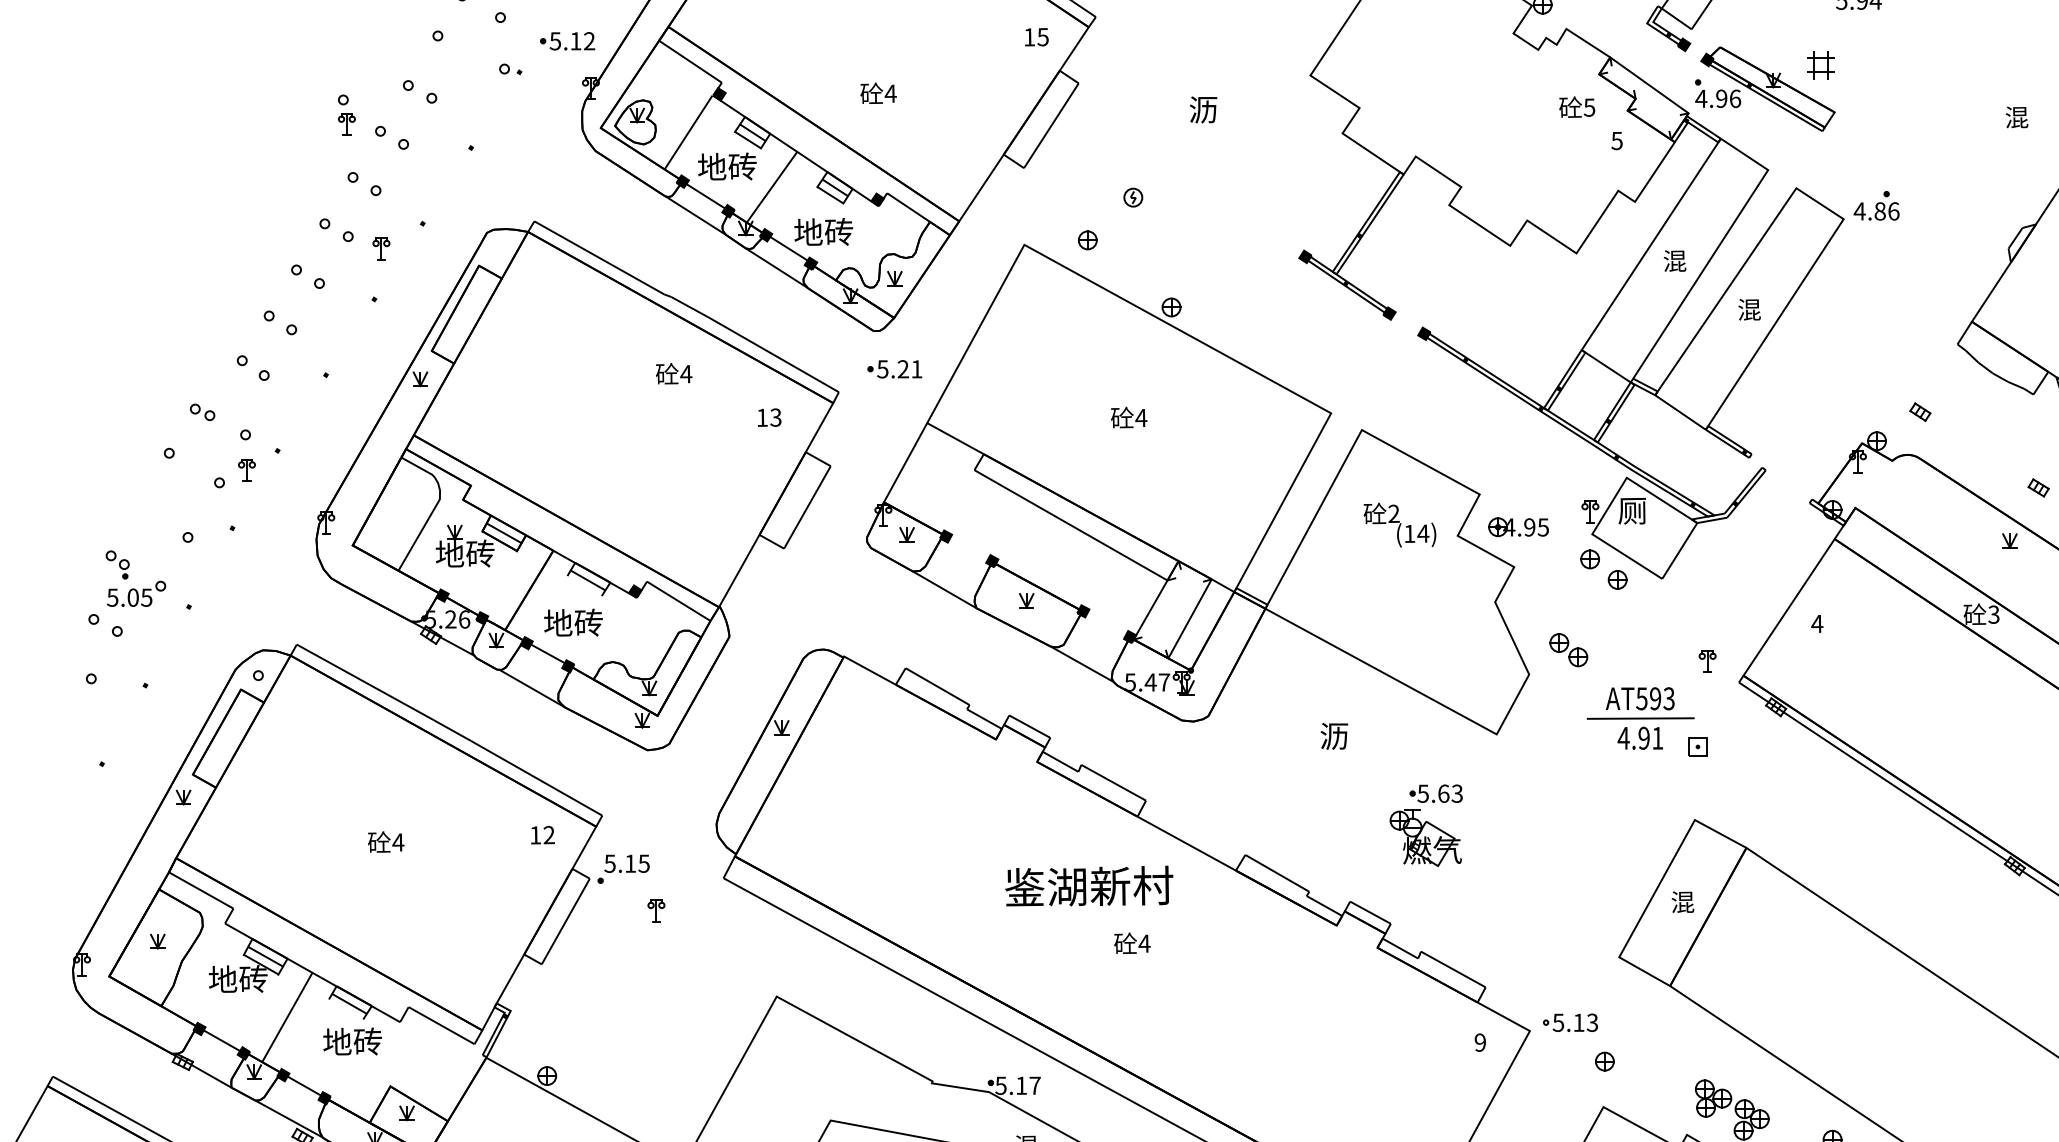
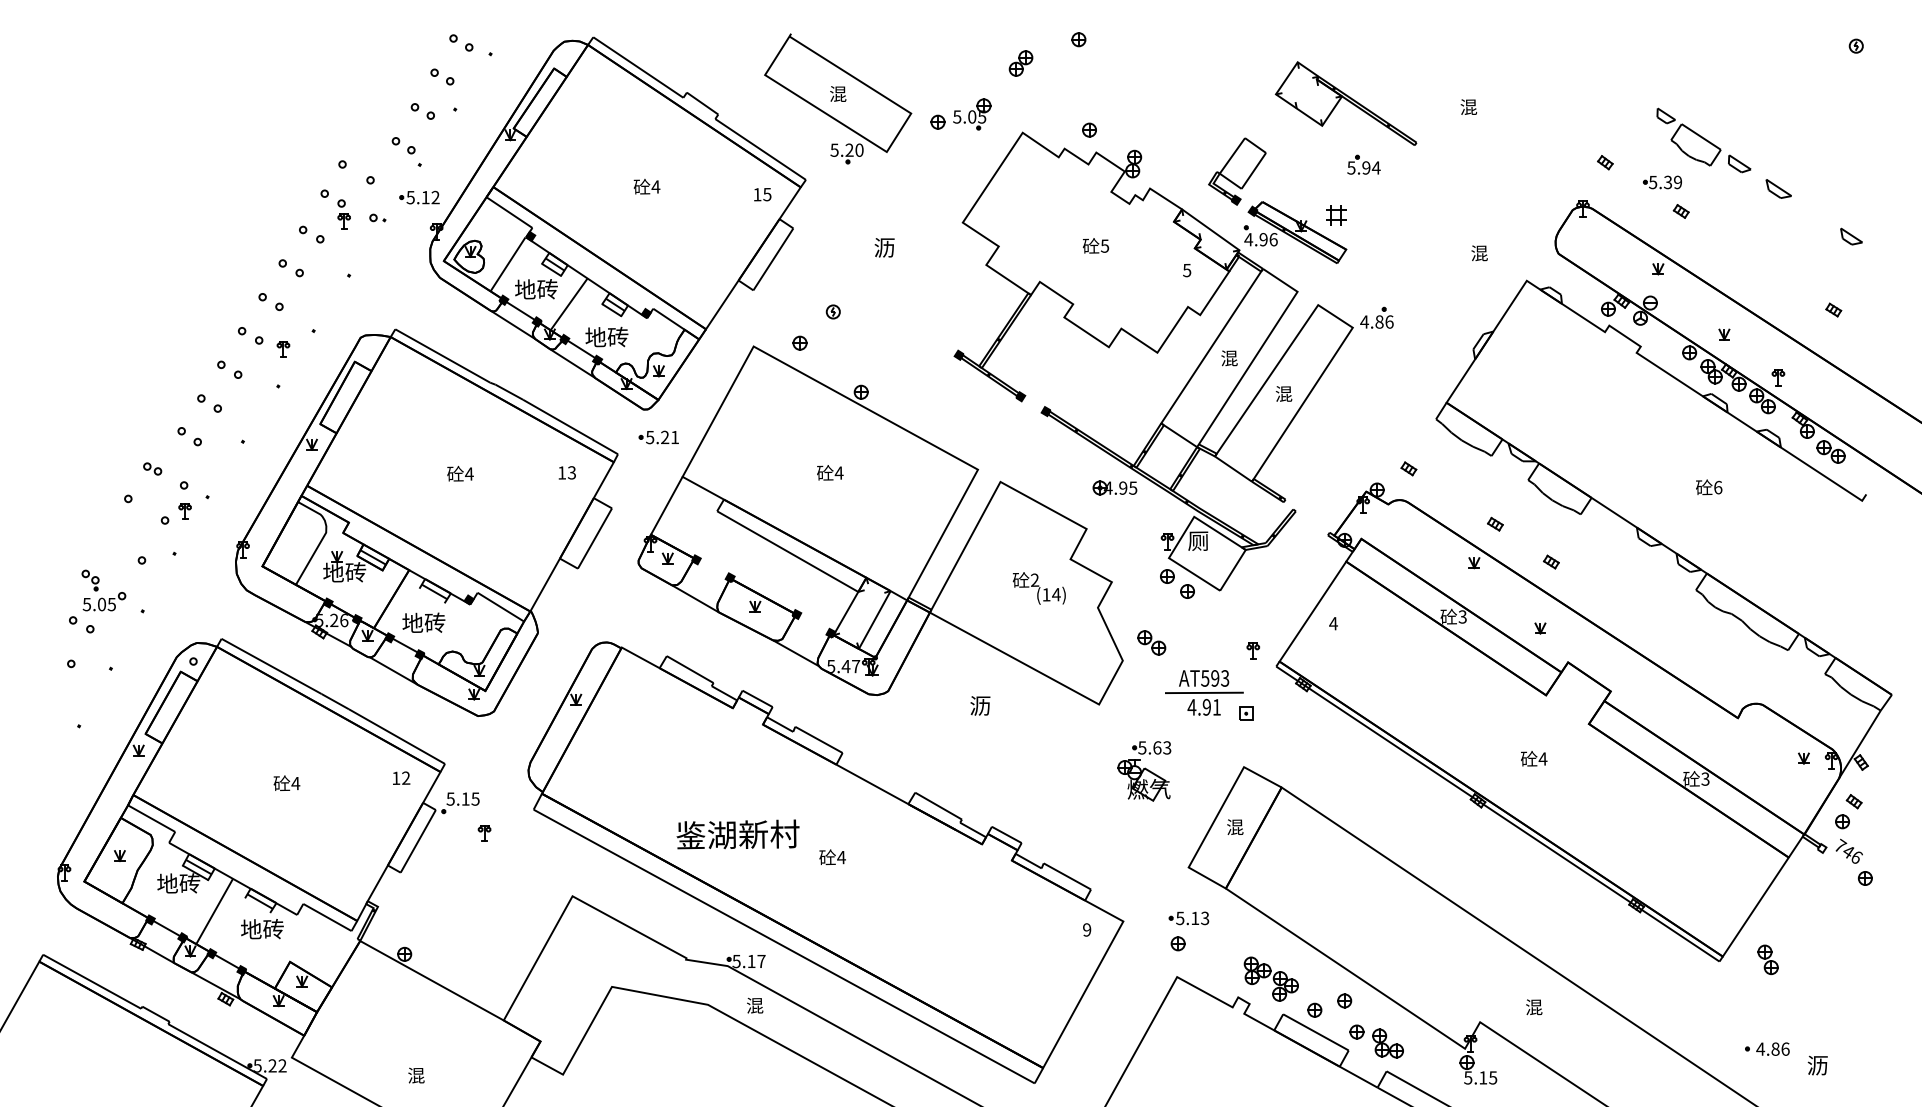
text: (877, 93) -> (646, 186), moved
text: (1576, 106) -> (1095, 245), moved
part: (345, 114) -> (343, 214), moved
text: (674, 373) -> (460, 473), moved
text: (1398, 525) -> (1038, 588), moved
part: (1517, 526) -> (1114, 487), moved
part: (1426, 826) -> (1144, 771), moved
text: (1088, 886) -> (737, 834), moved
part: (1569, 1022) -> (1188, 918), moved

